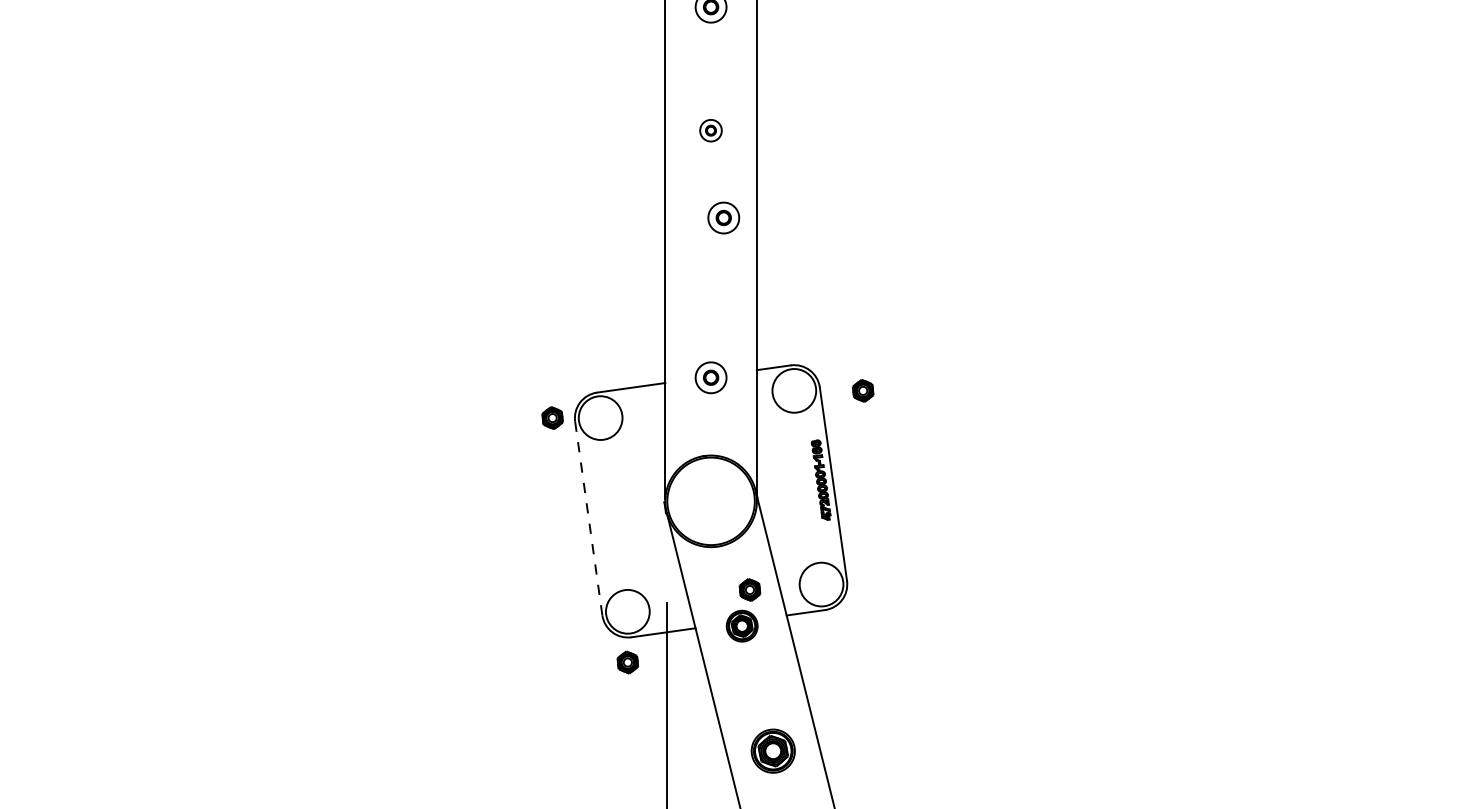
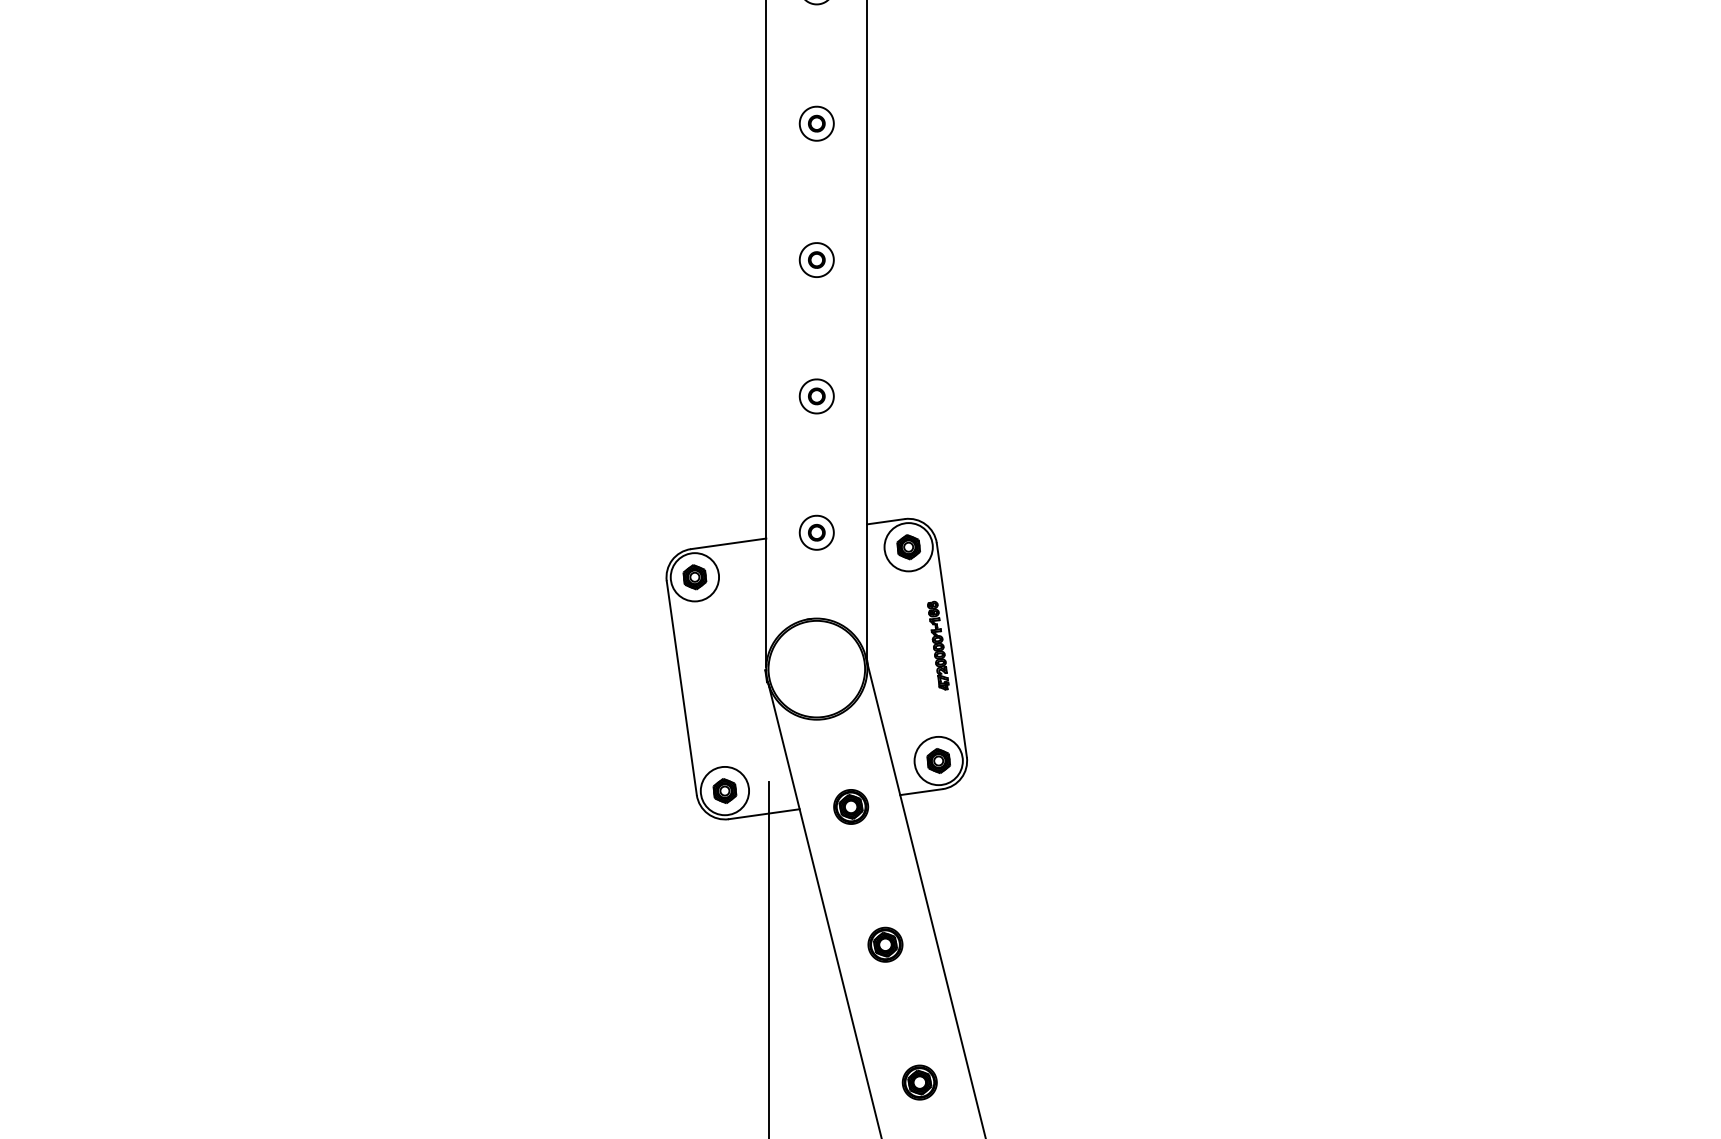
part: (710, 130) -> (816, 259), size x1.43
part: (723, 218) -> (816, 396), moved
part: (863, 391) -> (908, 547), moved
part: (552, 418) -> (694, 577), moved
line: (588, 518) -> (681, 688), dashed -> solid
part: (749, 589) -> (938, 760), moved
part: (627, 662) -> (724, 790), moved
part: (773, 750) -> (885, 944), size x0.71

